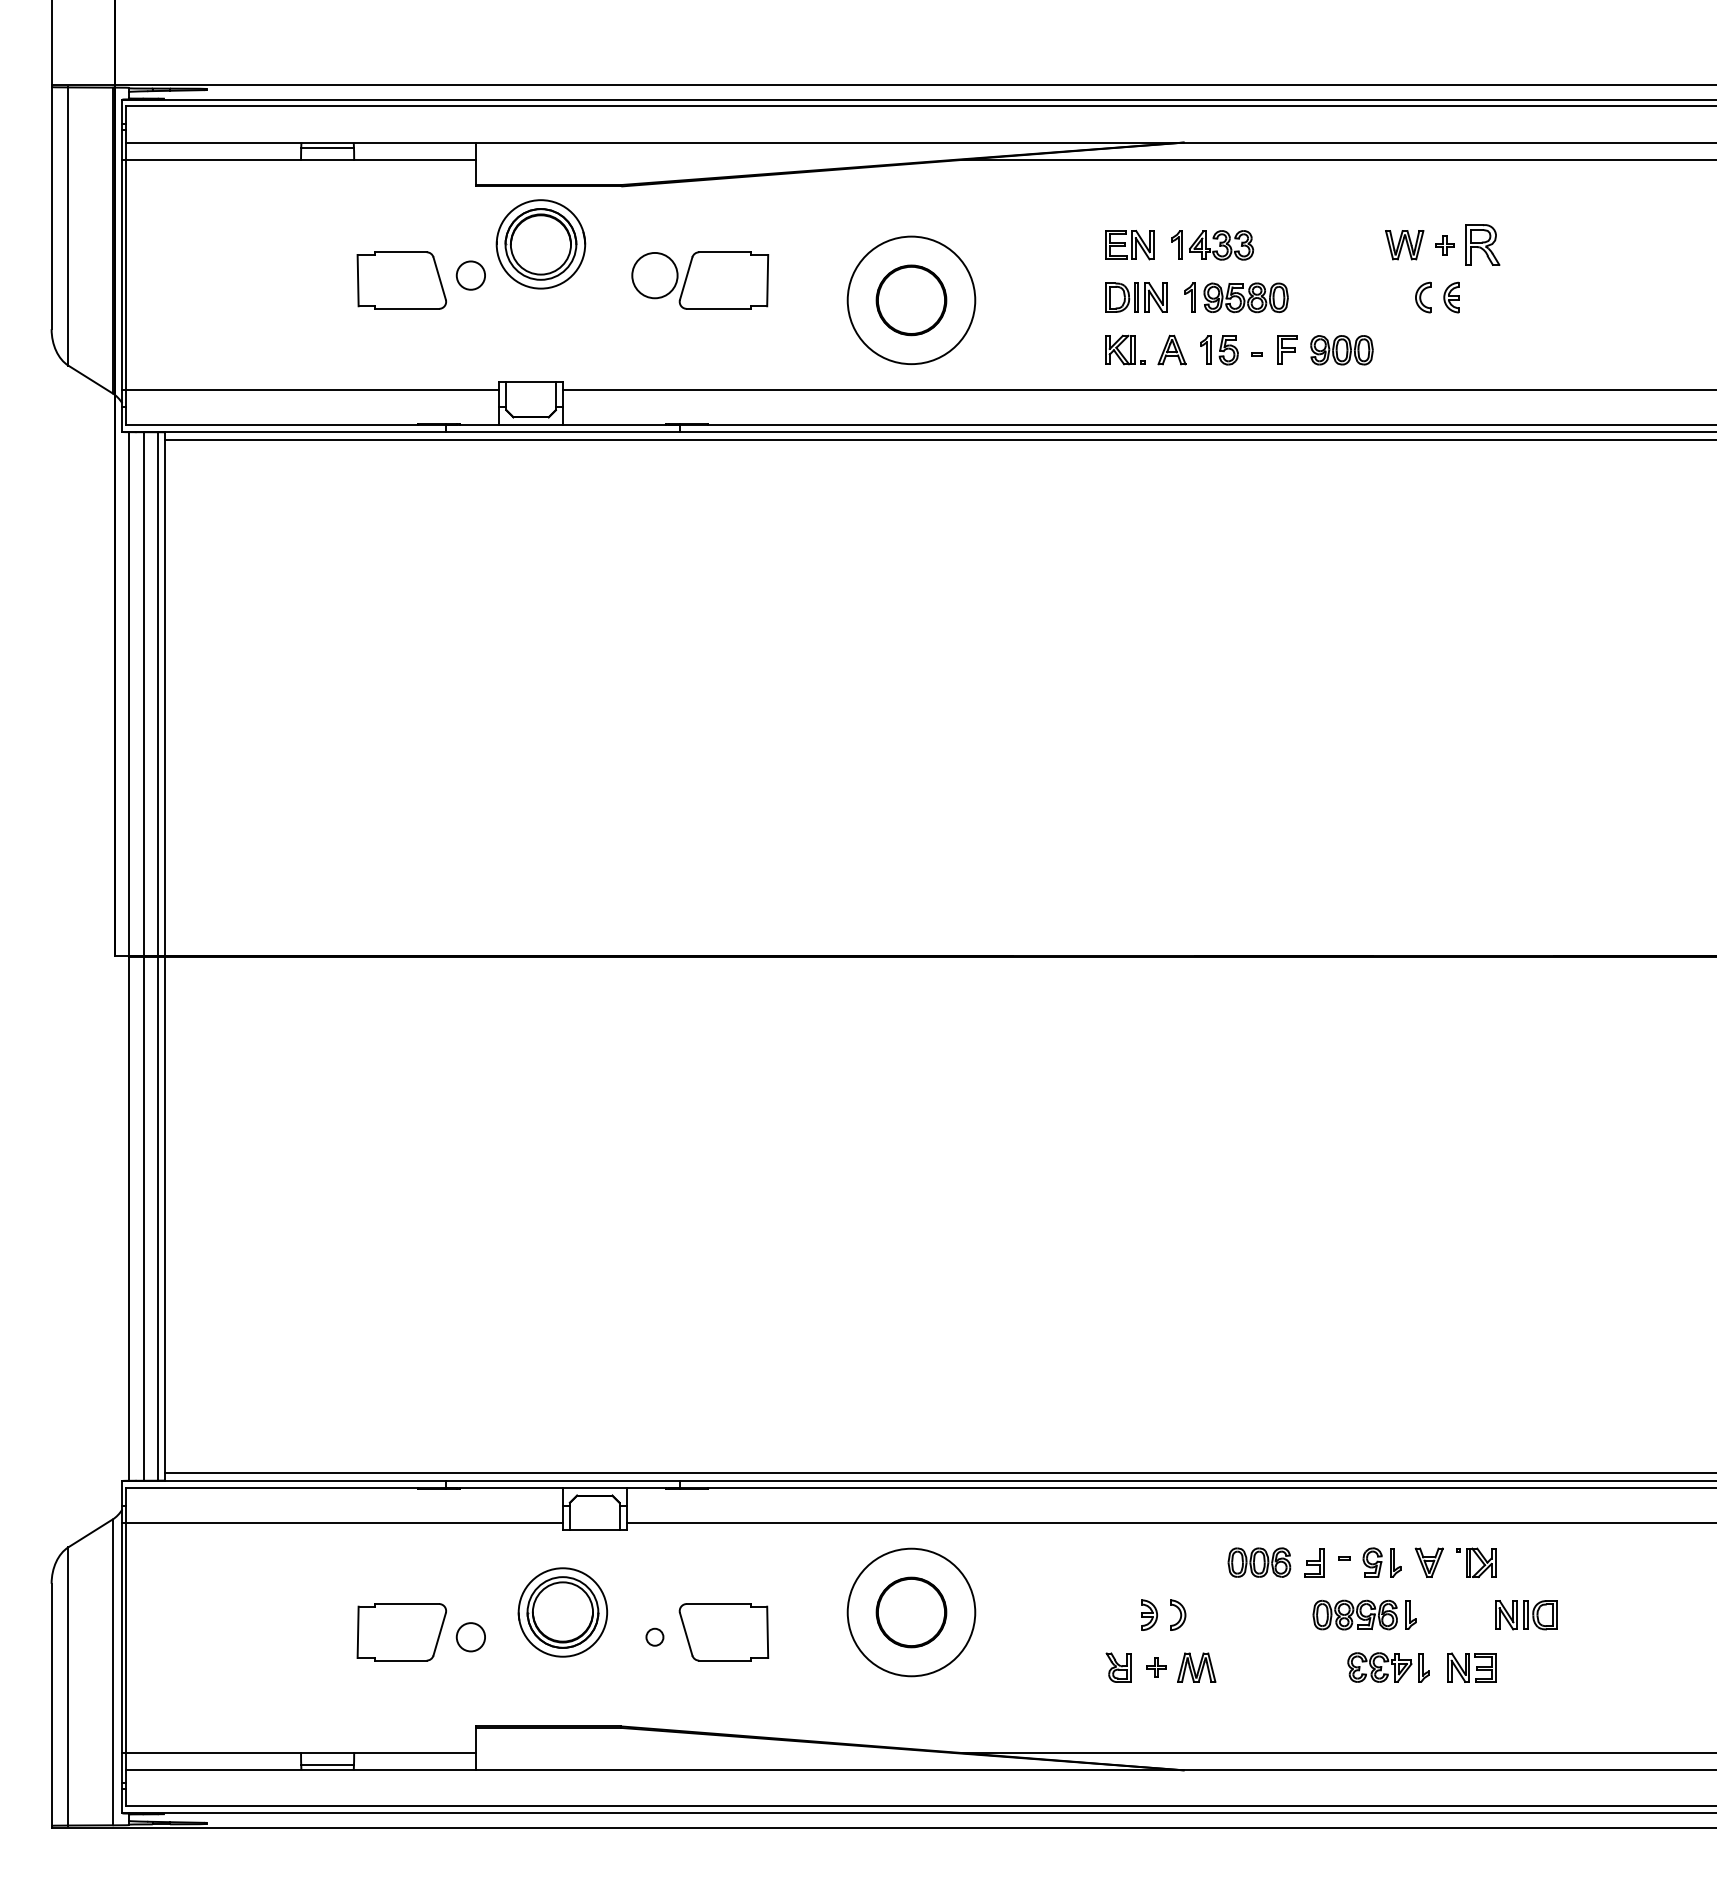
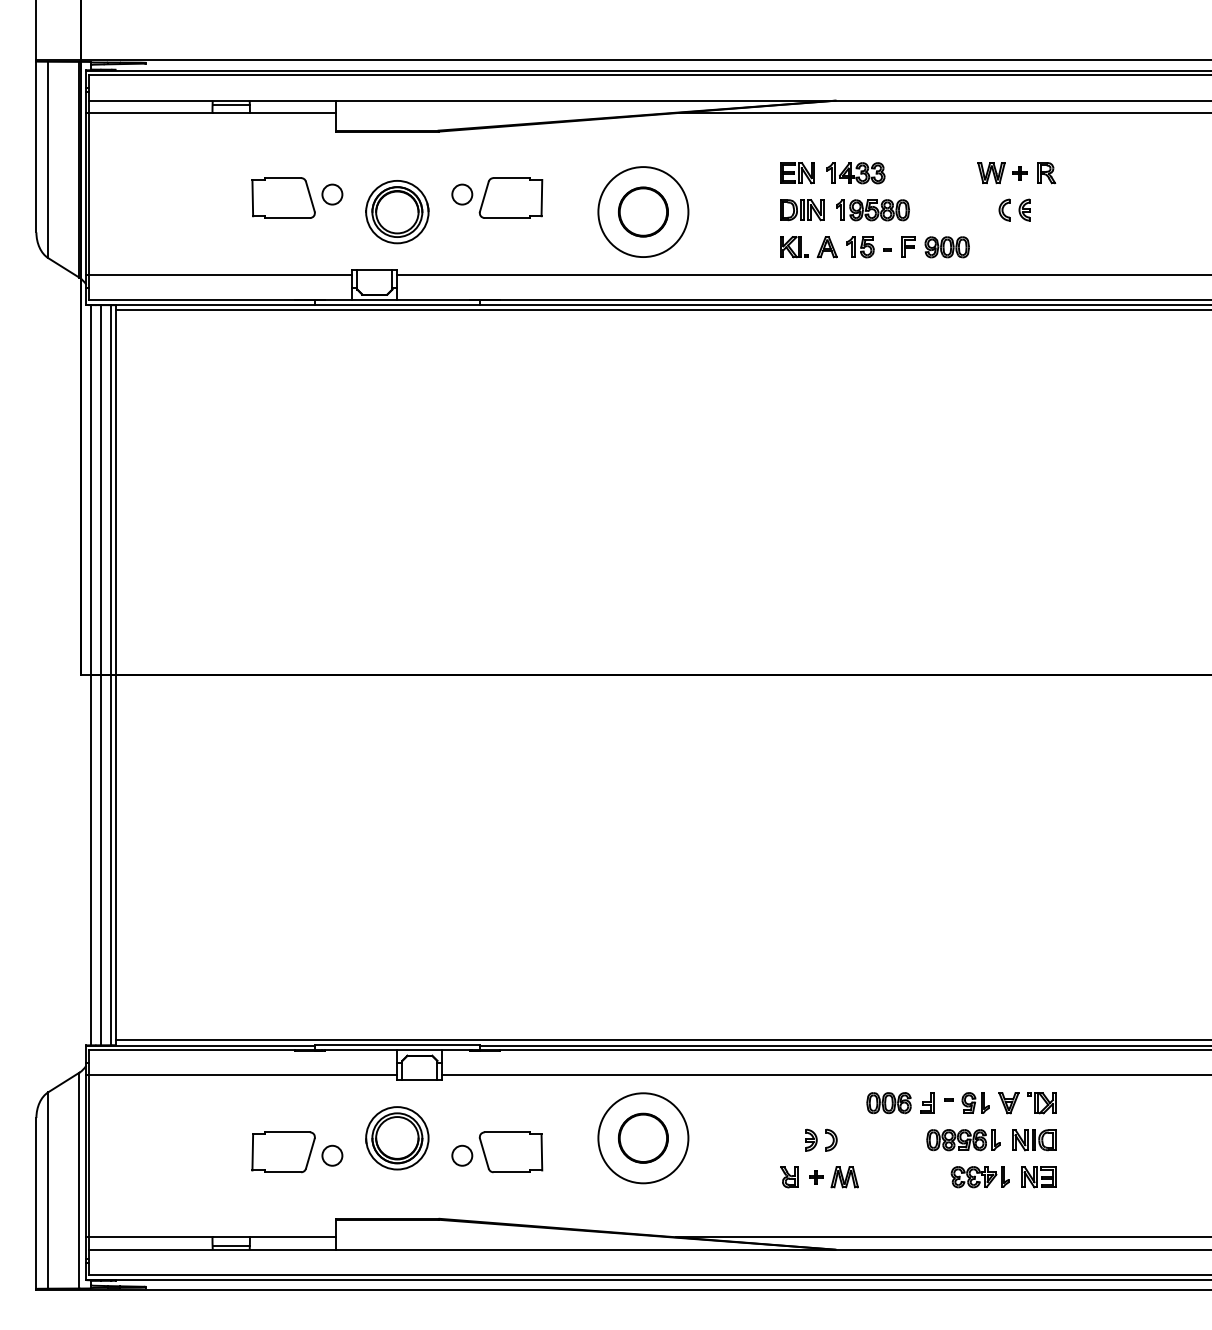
part: (540, 244) -> (397, 212), moved
part: (1482, 245) -> (1046, 173), size x0.71
circle: (654, 275) -> (461, 194), size x0.62
part: (1526, 1615) -> (1034, 1140), moved
circle: (654, 1637) -> (461, 1155), size x1.67

